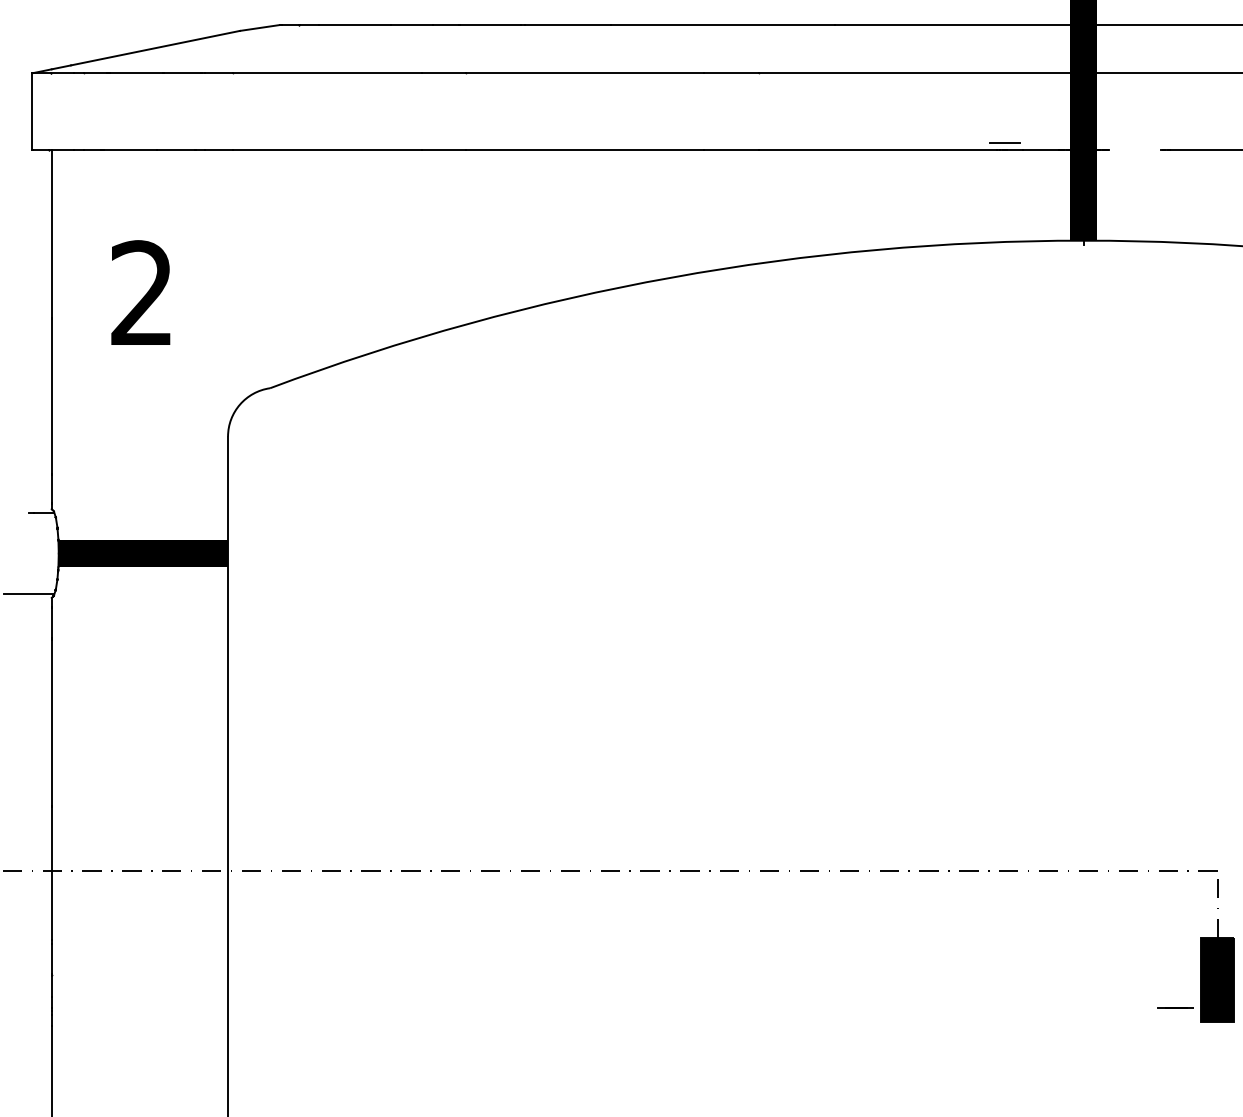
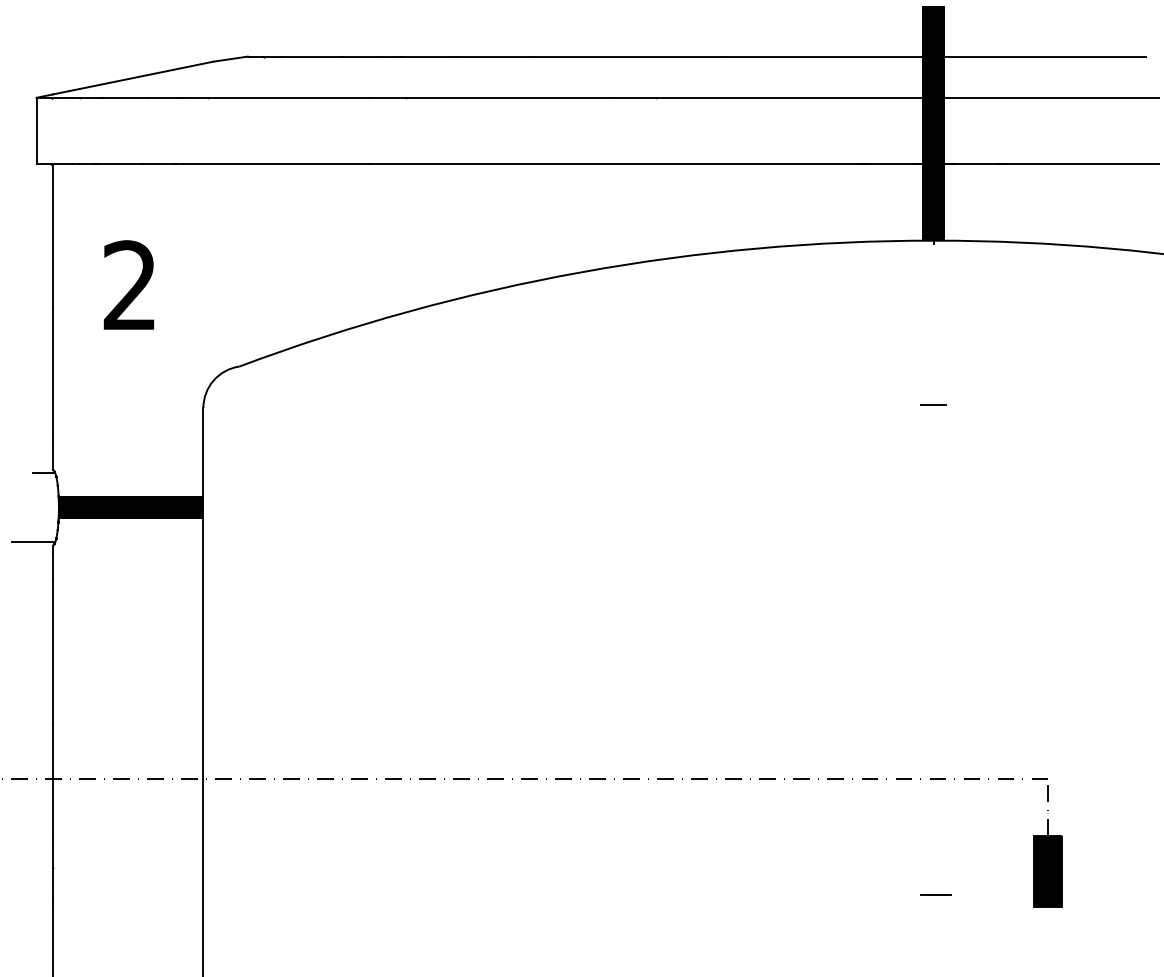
line: (1005, 142) -> (933, 404), moved
line: (1135, 150) -> (977, 163), added
line: (1174, 1006) -> (935, 894), moved

